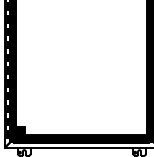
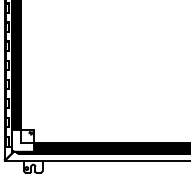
hatch: (17, 133) -> (23, 139), removed

